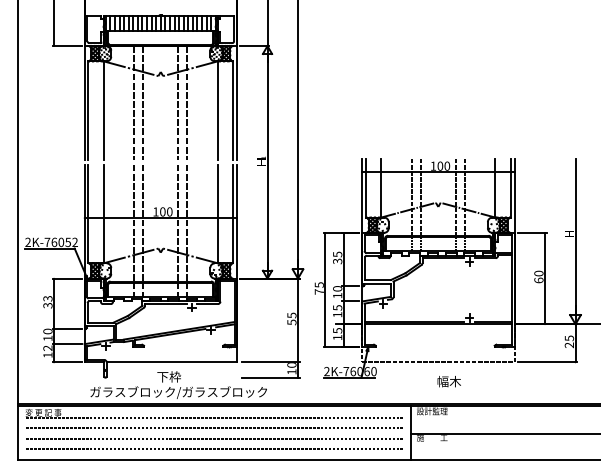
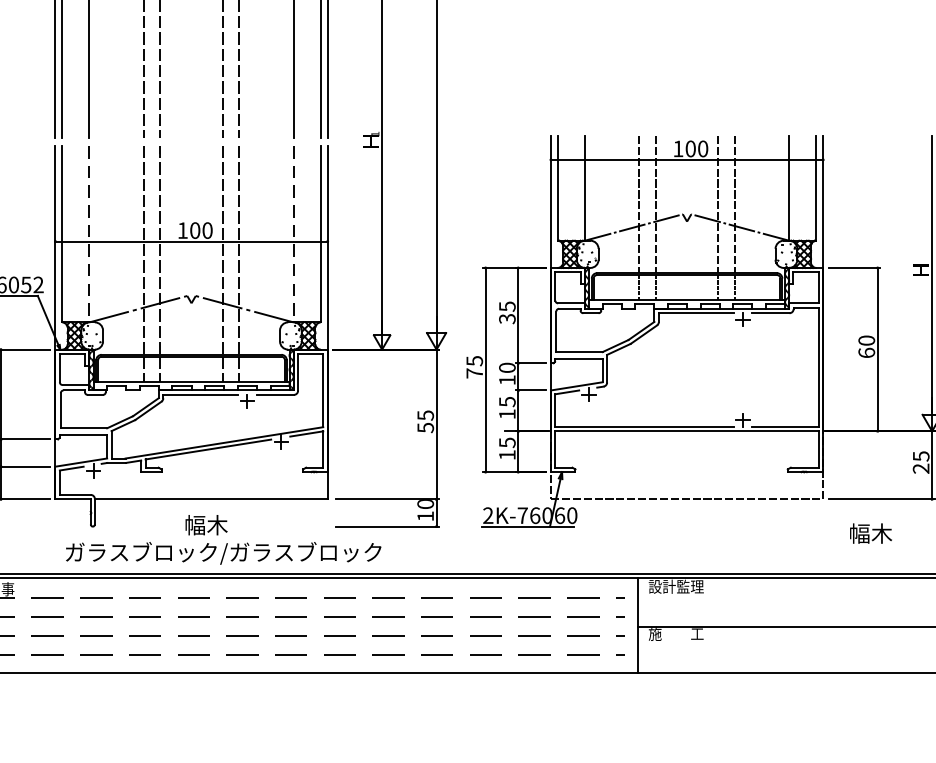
line: (103, 214) -> (89, 235), solid -> dashed
line: (217, 214) -> (292, 235), solid -> dashed
text: (169, 376) -> (207, 524), 下枠 -> 幅木
text: (448, 381) -> (869, 533), moved

